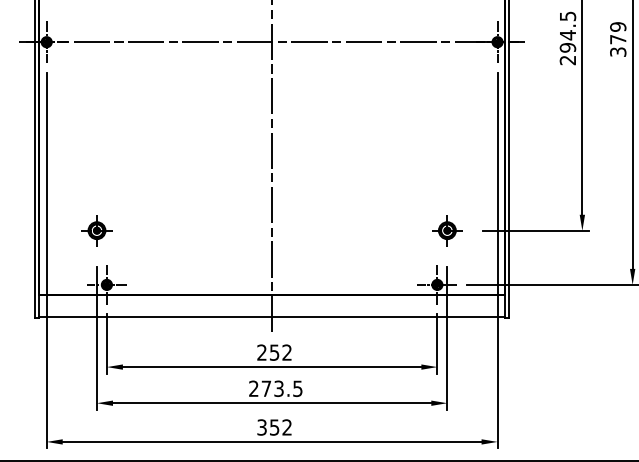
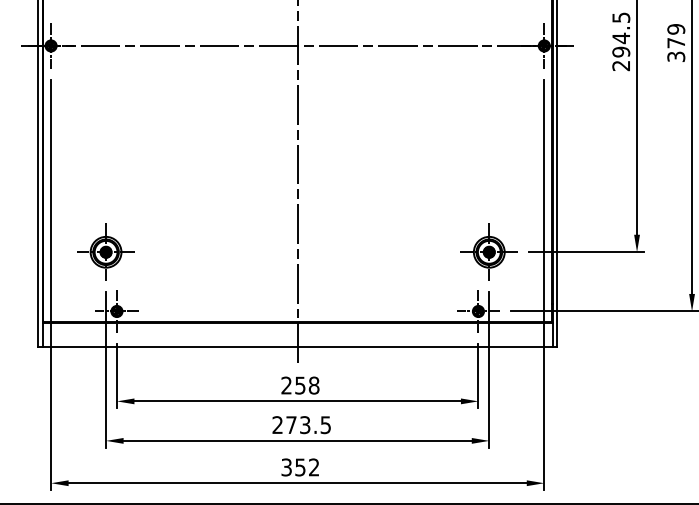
part: (96, 230) -> (105, 251), size x1.67
part: (447, 230) -> (489, 251), size x1.67
text: (287, 352) -> (314, 385), 252 -> 258

